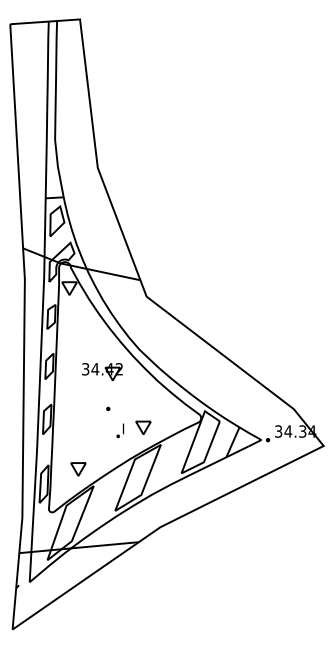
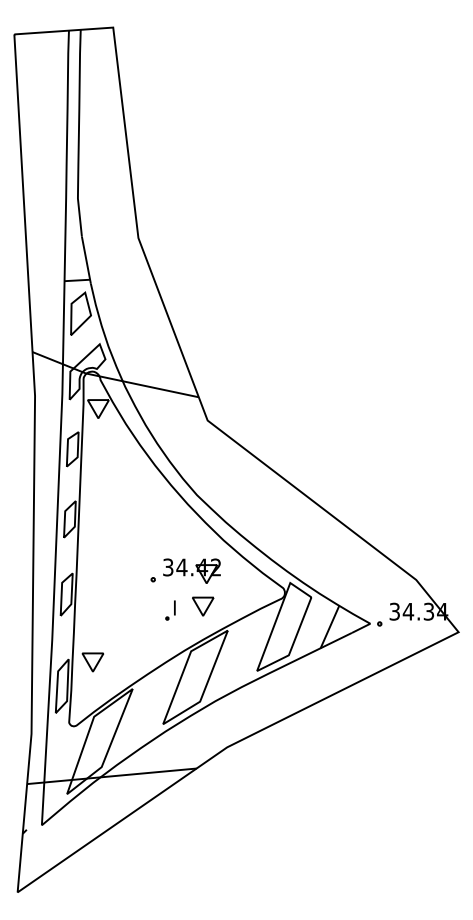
part: (102, 371) -> (191, 570), moved
part: (78, 469) -> (92, 662), moved

